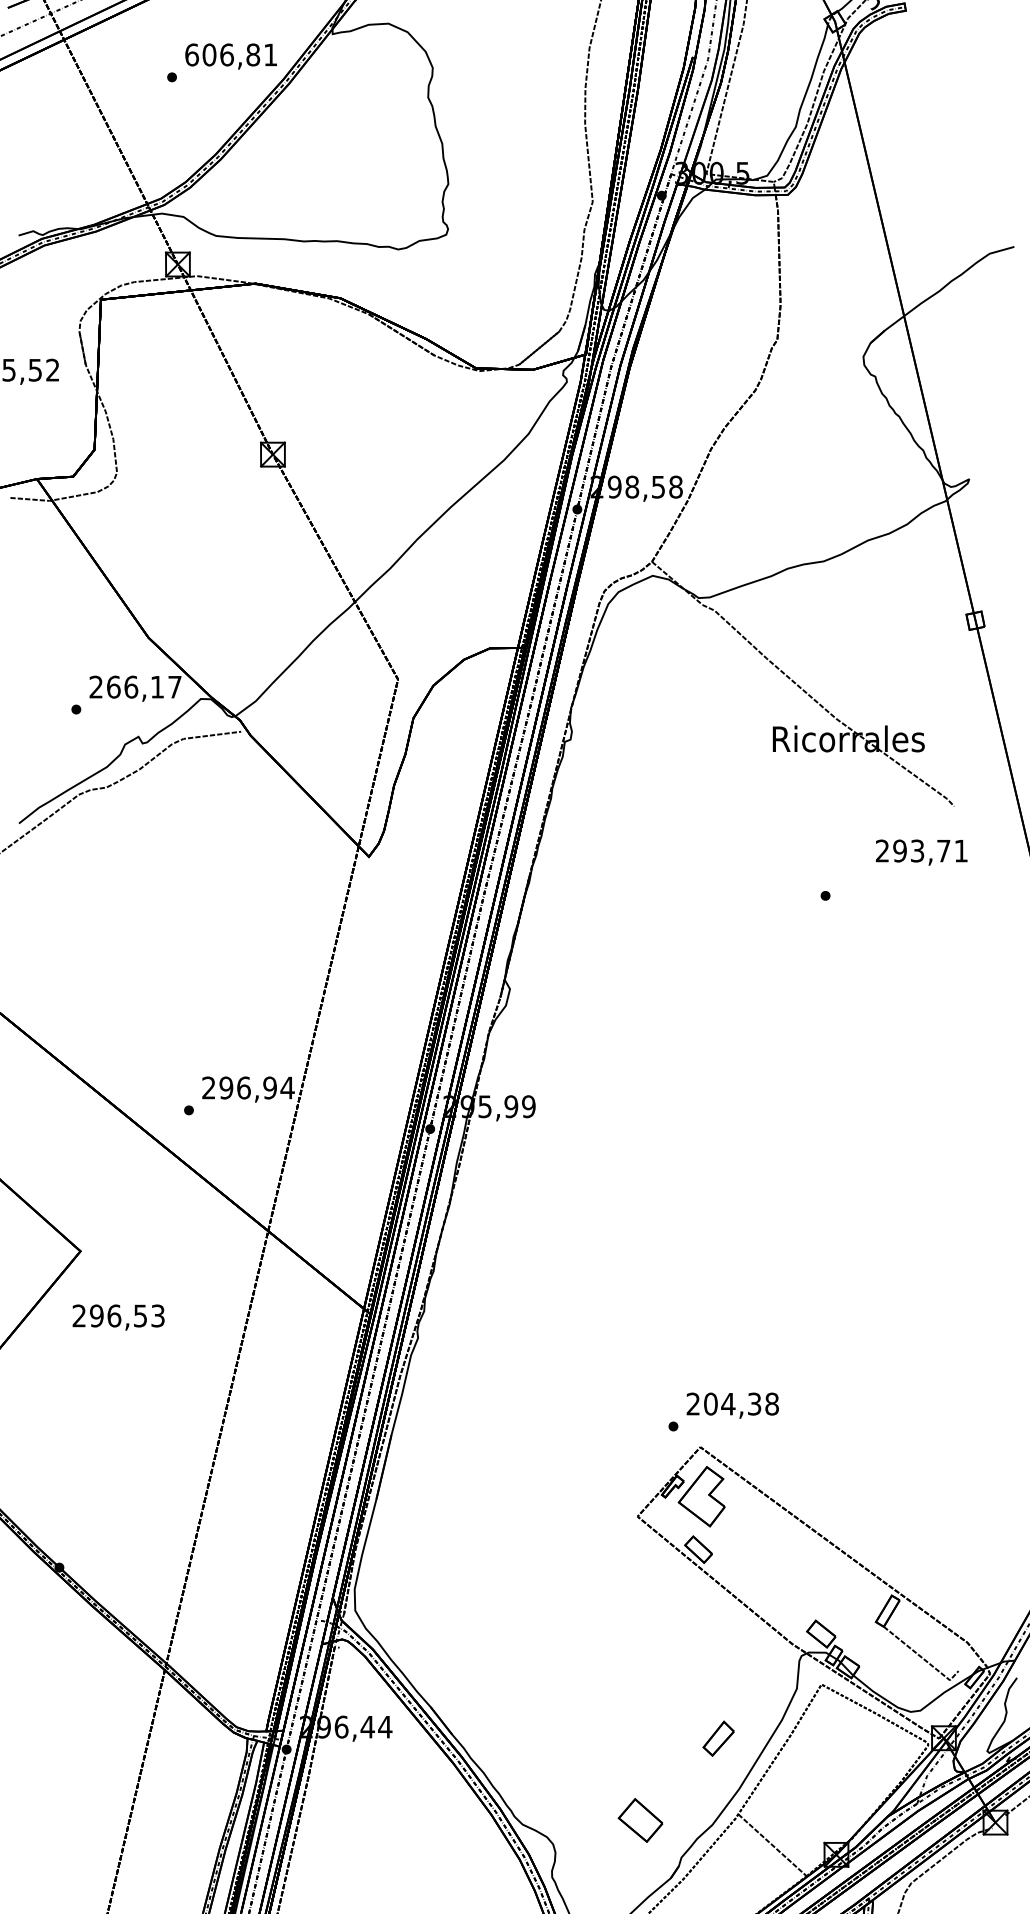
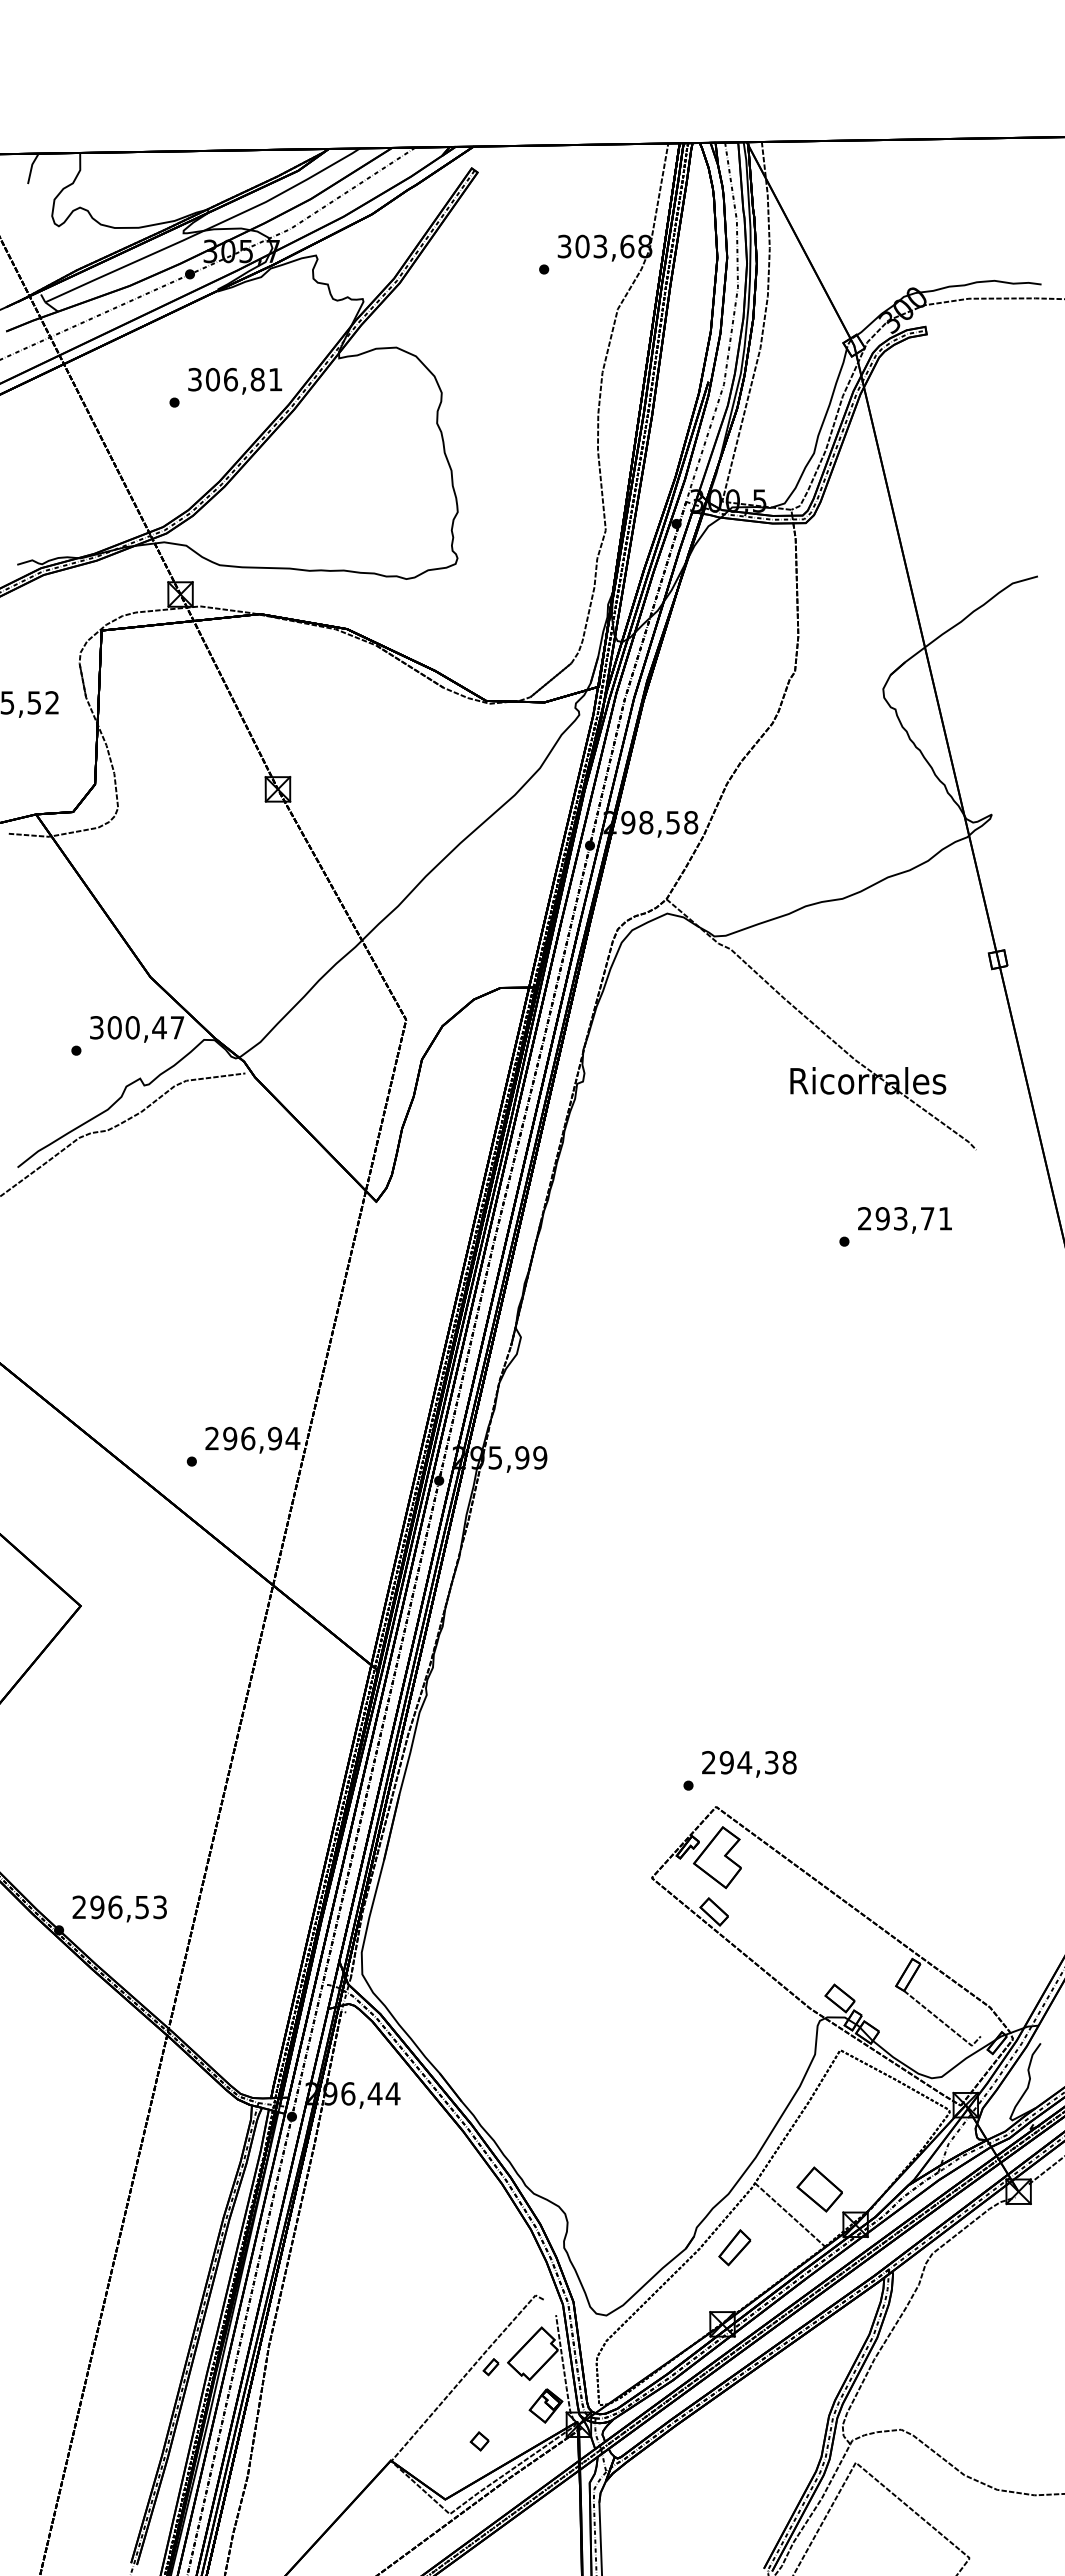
text: (192, 54) -> (195, 379), 606,81 -> 306,81
text: (127, 686) -> (128, 1027), 266,17 -> 300,47
text: (921, 852) -> (904, 1220), moved
text: (118, 1317) -> (119, 1908), moved
text: (710, 1403) -> (726, 1762), 204,38 -> 294,38
part: (718, 1738) -> (734, 2247), moved
part: (640, 1820) -> (819, 2189), moved

